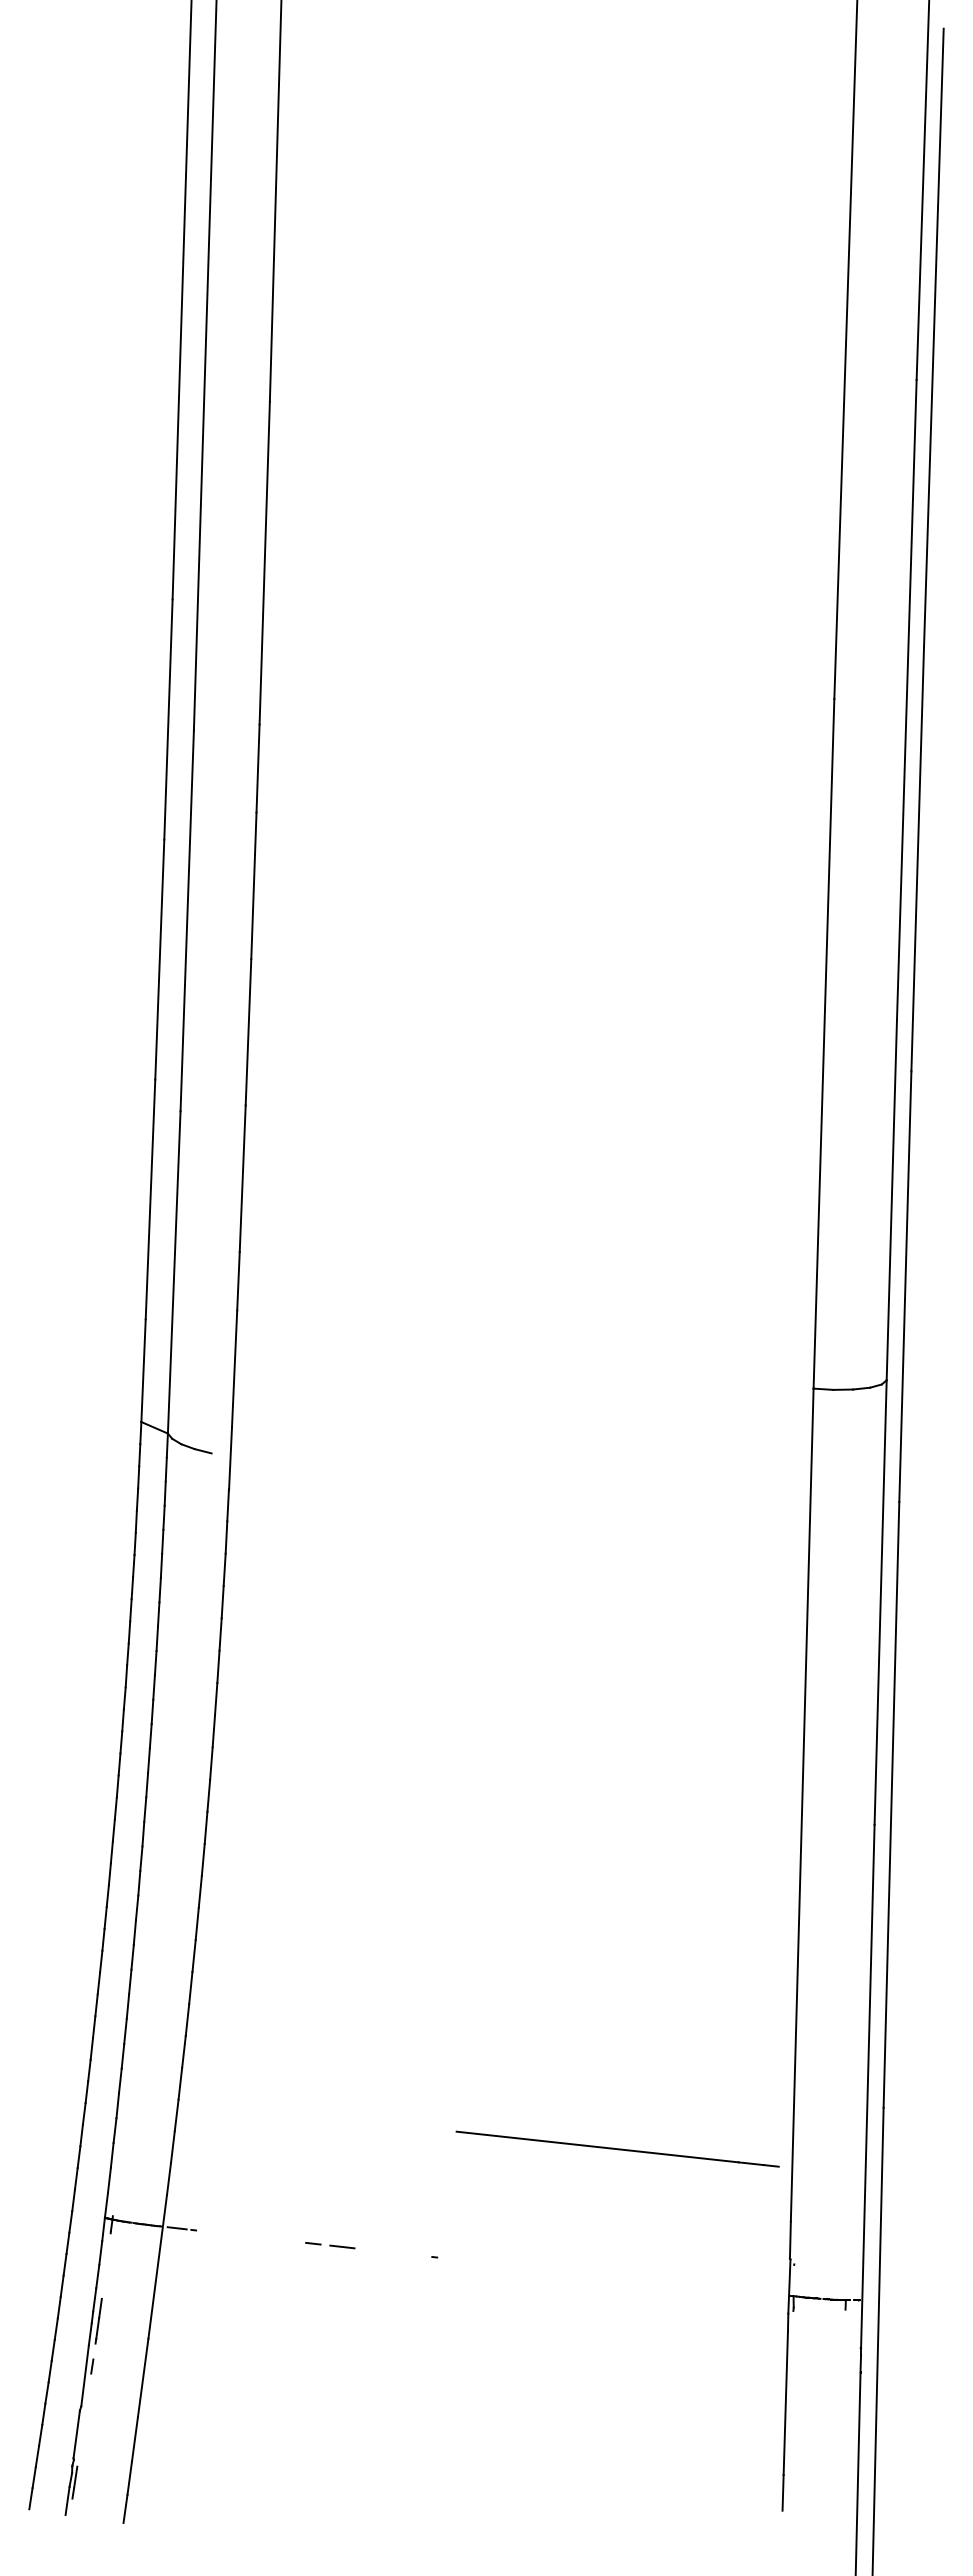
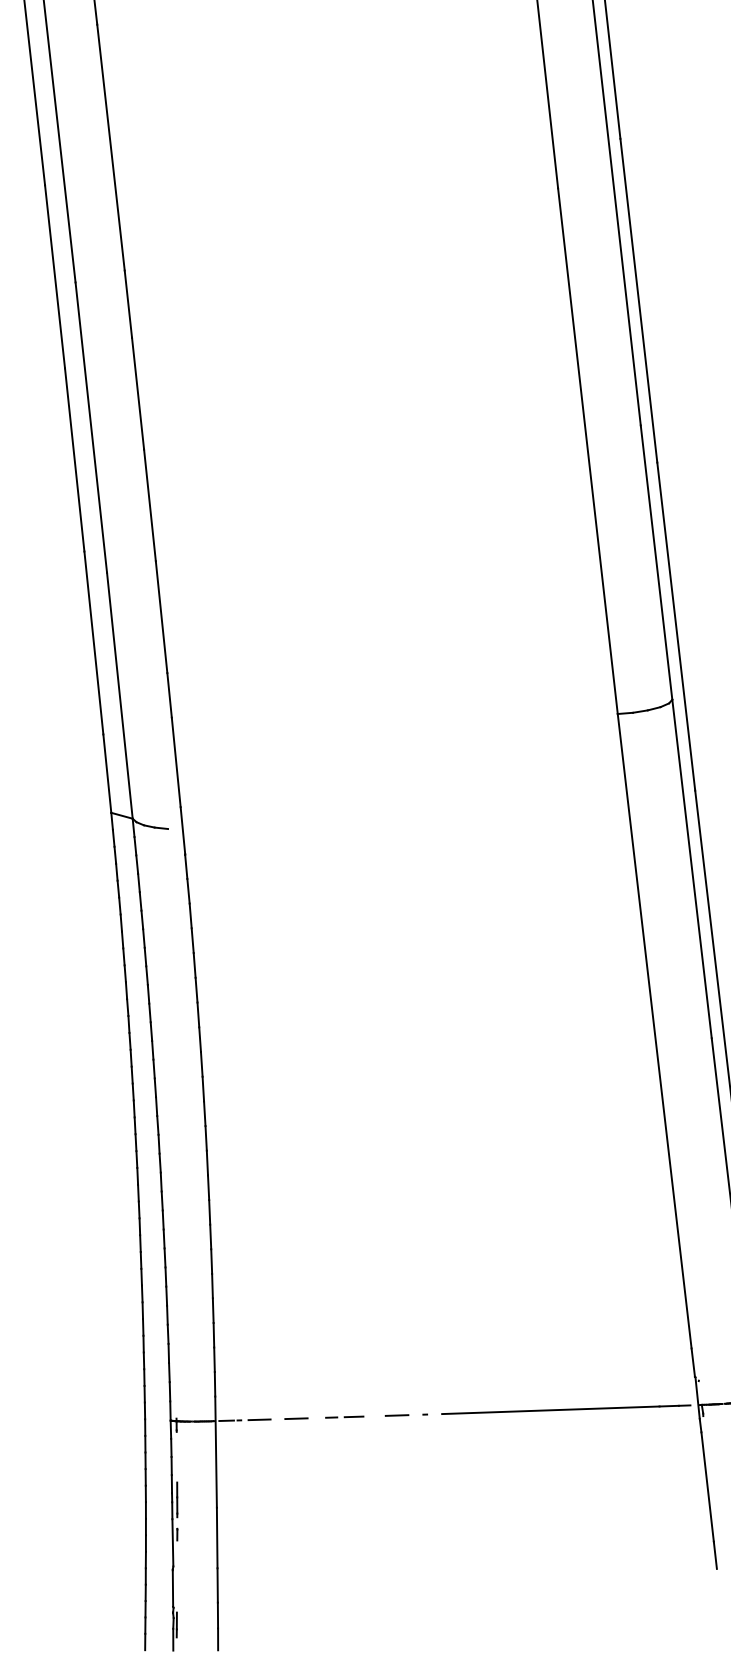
line: (617, 2148) -> (566, 1409), moved
line: (219, 2232) -> (259, 1419), added
line: (267, 2238) -> (296, 1418), added
line: (397, 2252) -> (396, 1415), added

